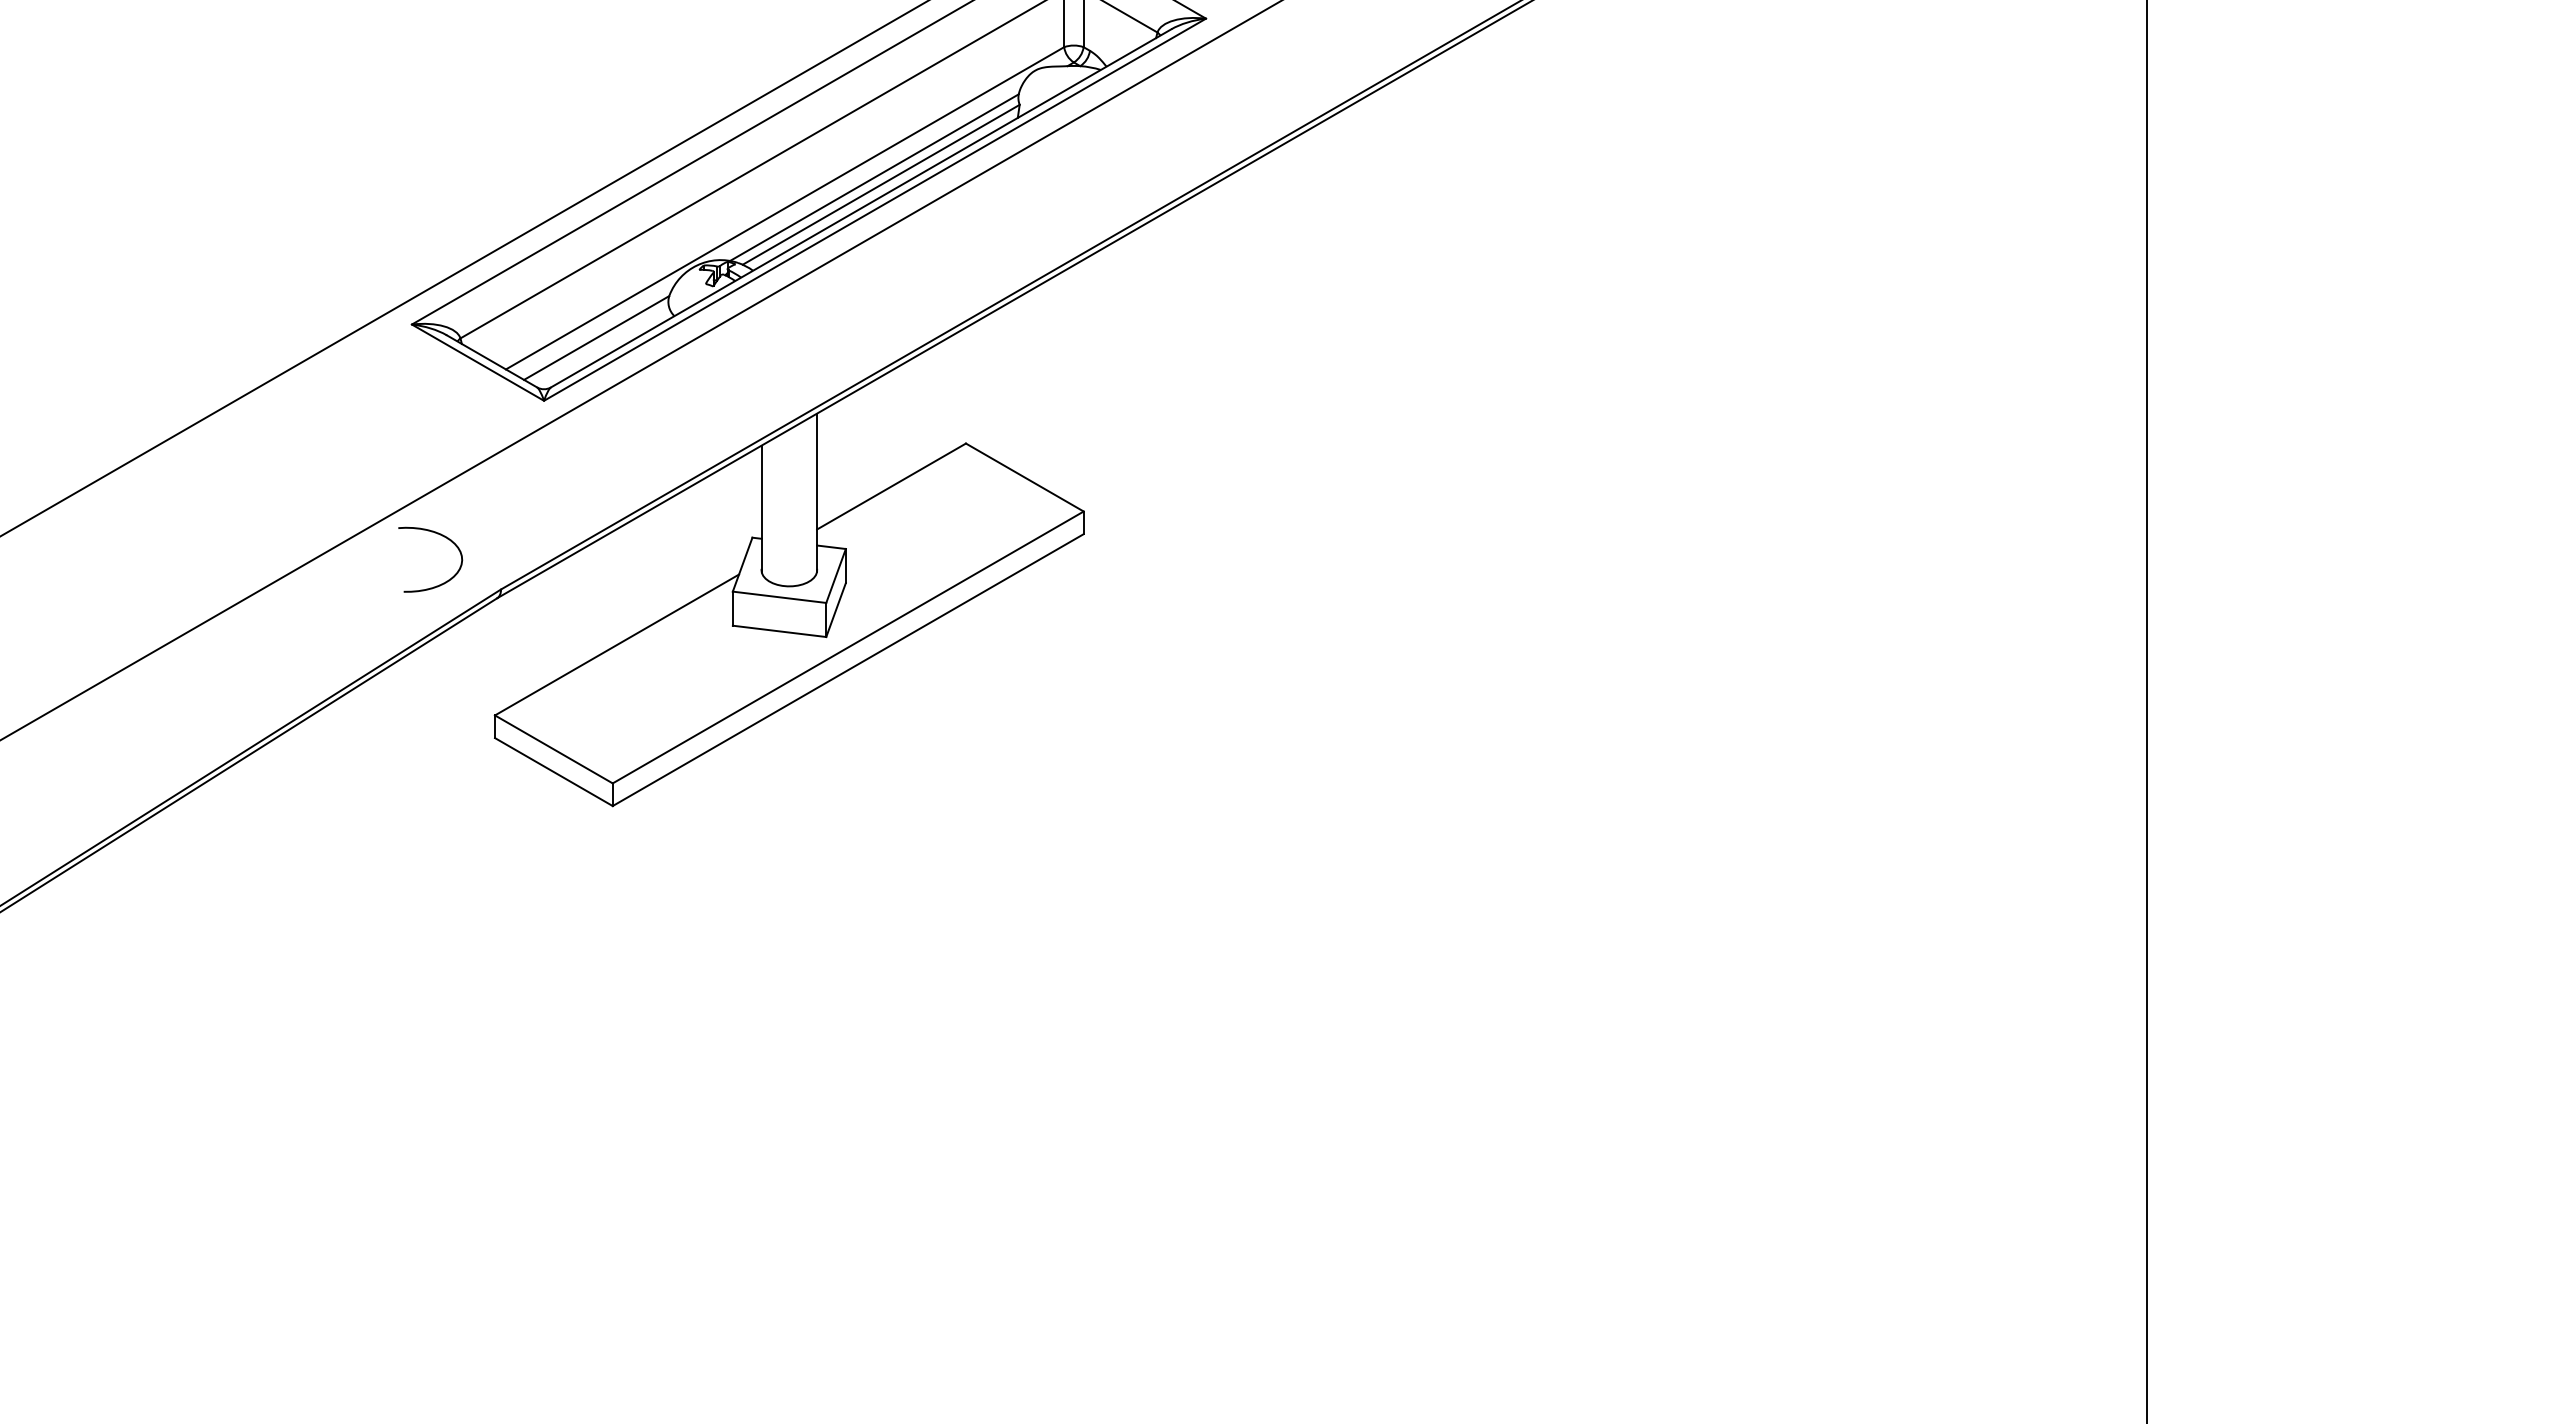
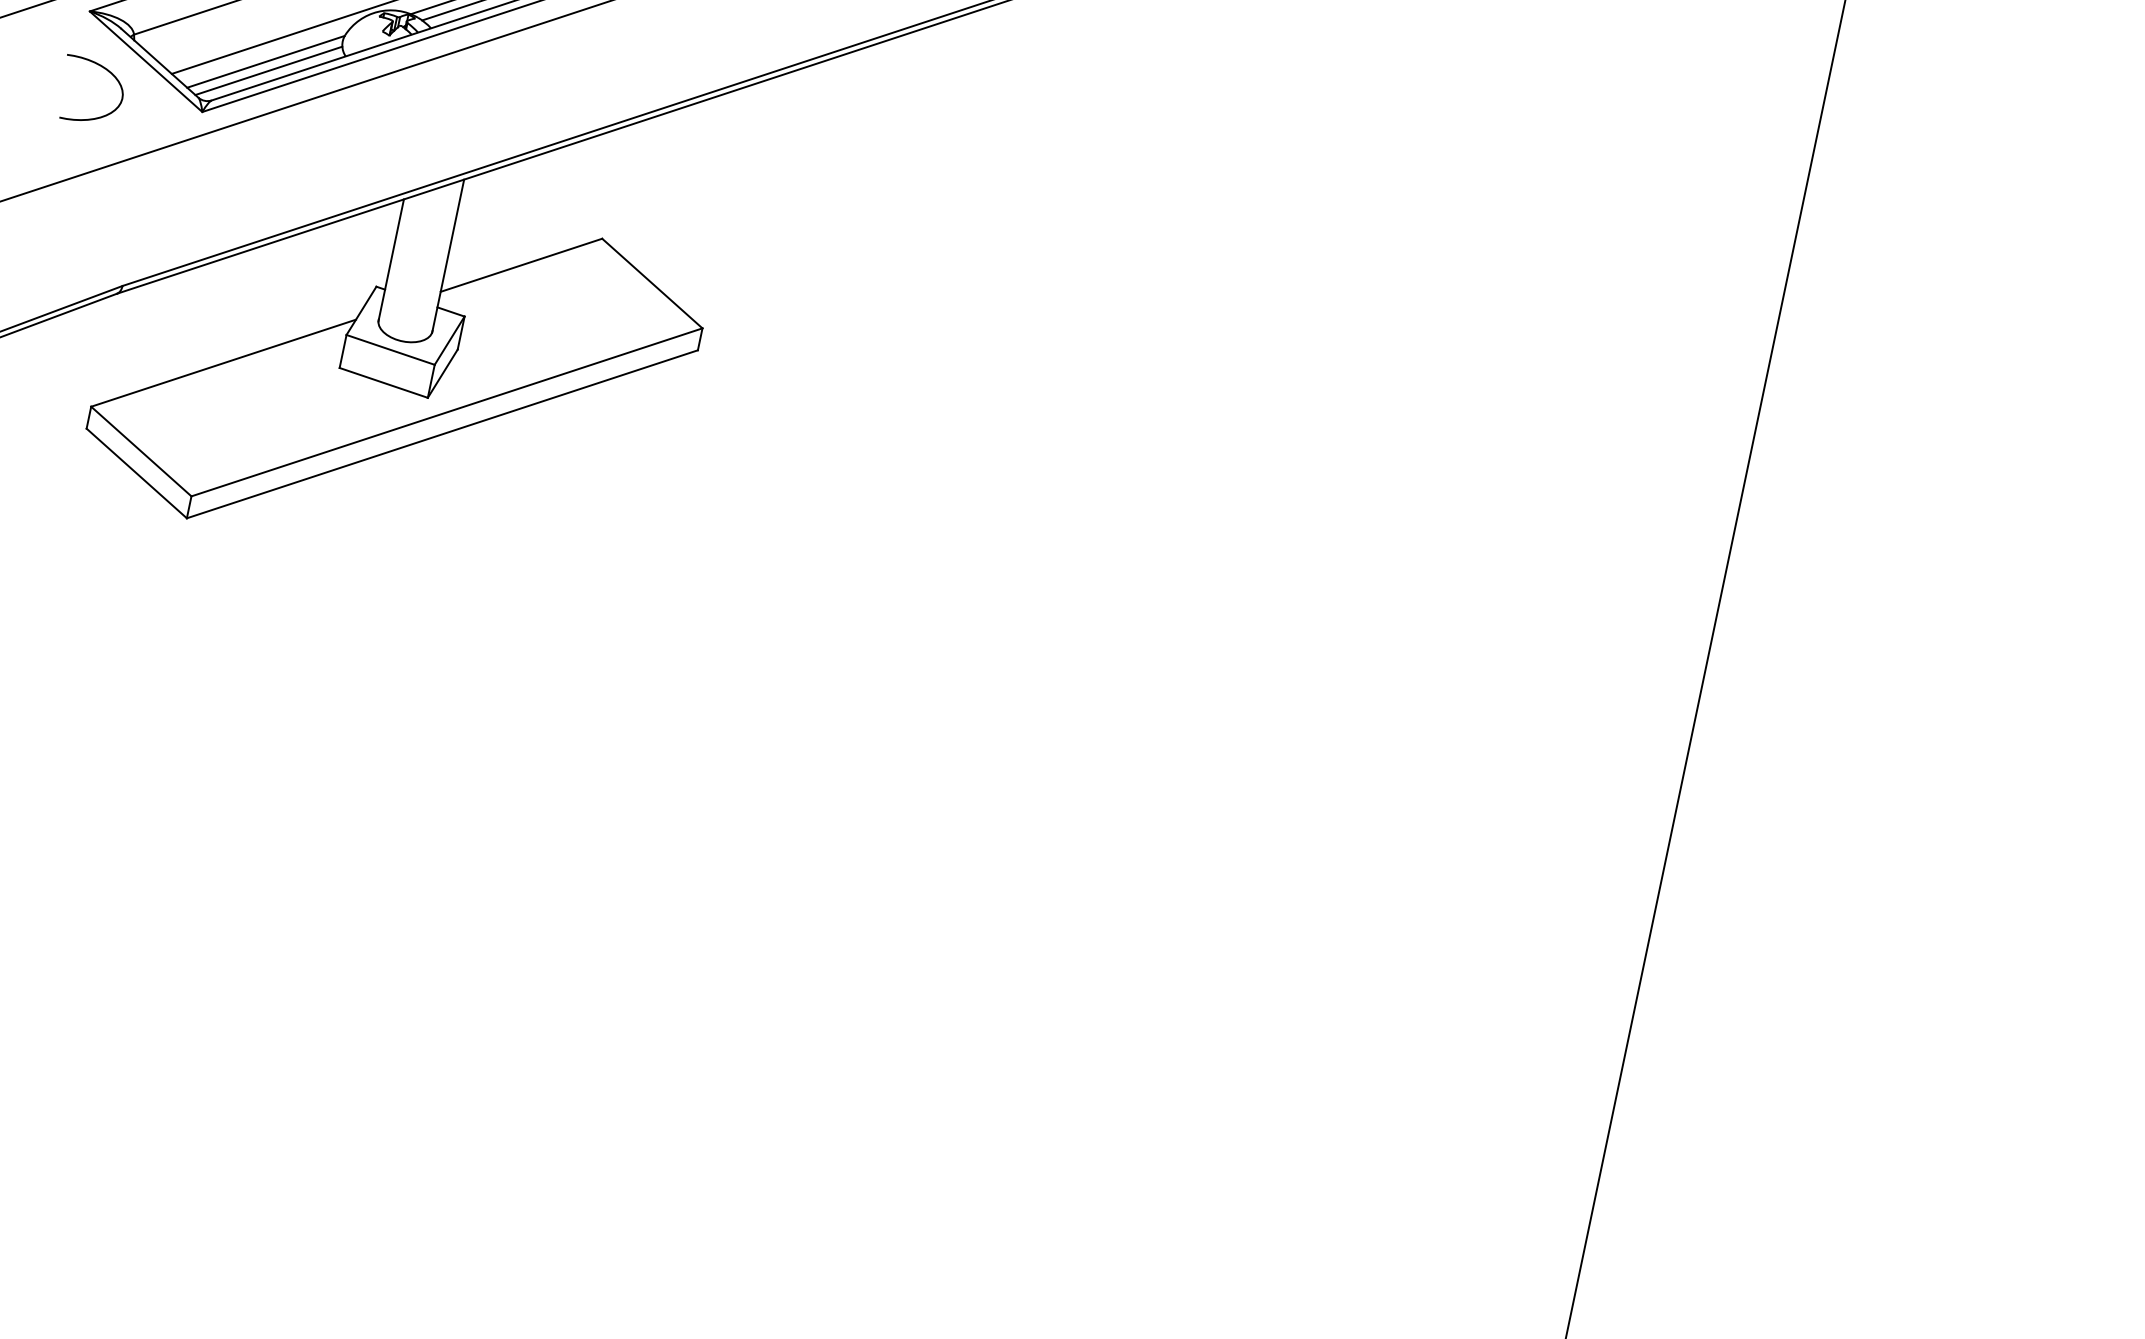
line: (601, 346) -> (268, 71), added
curve: (442, 536) -> (108, 71), moved

